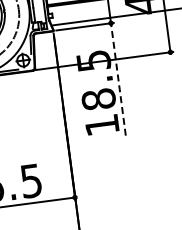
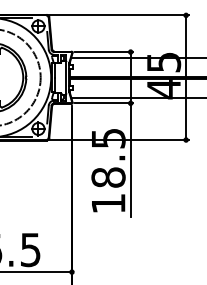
line: (118, 79) -> (130, 160), dashed -> solid

